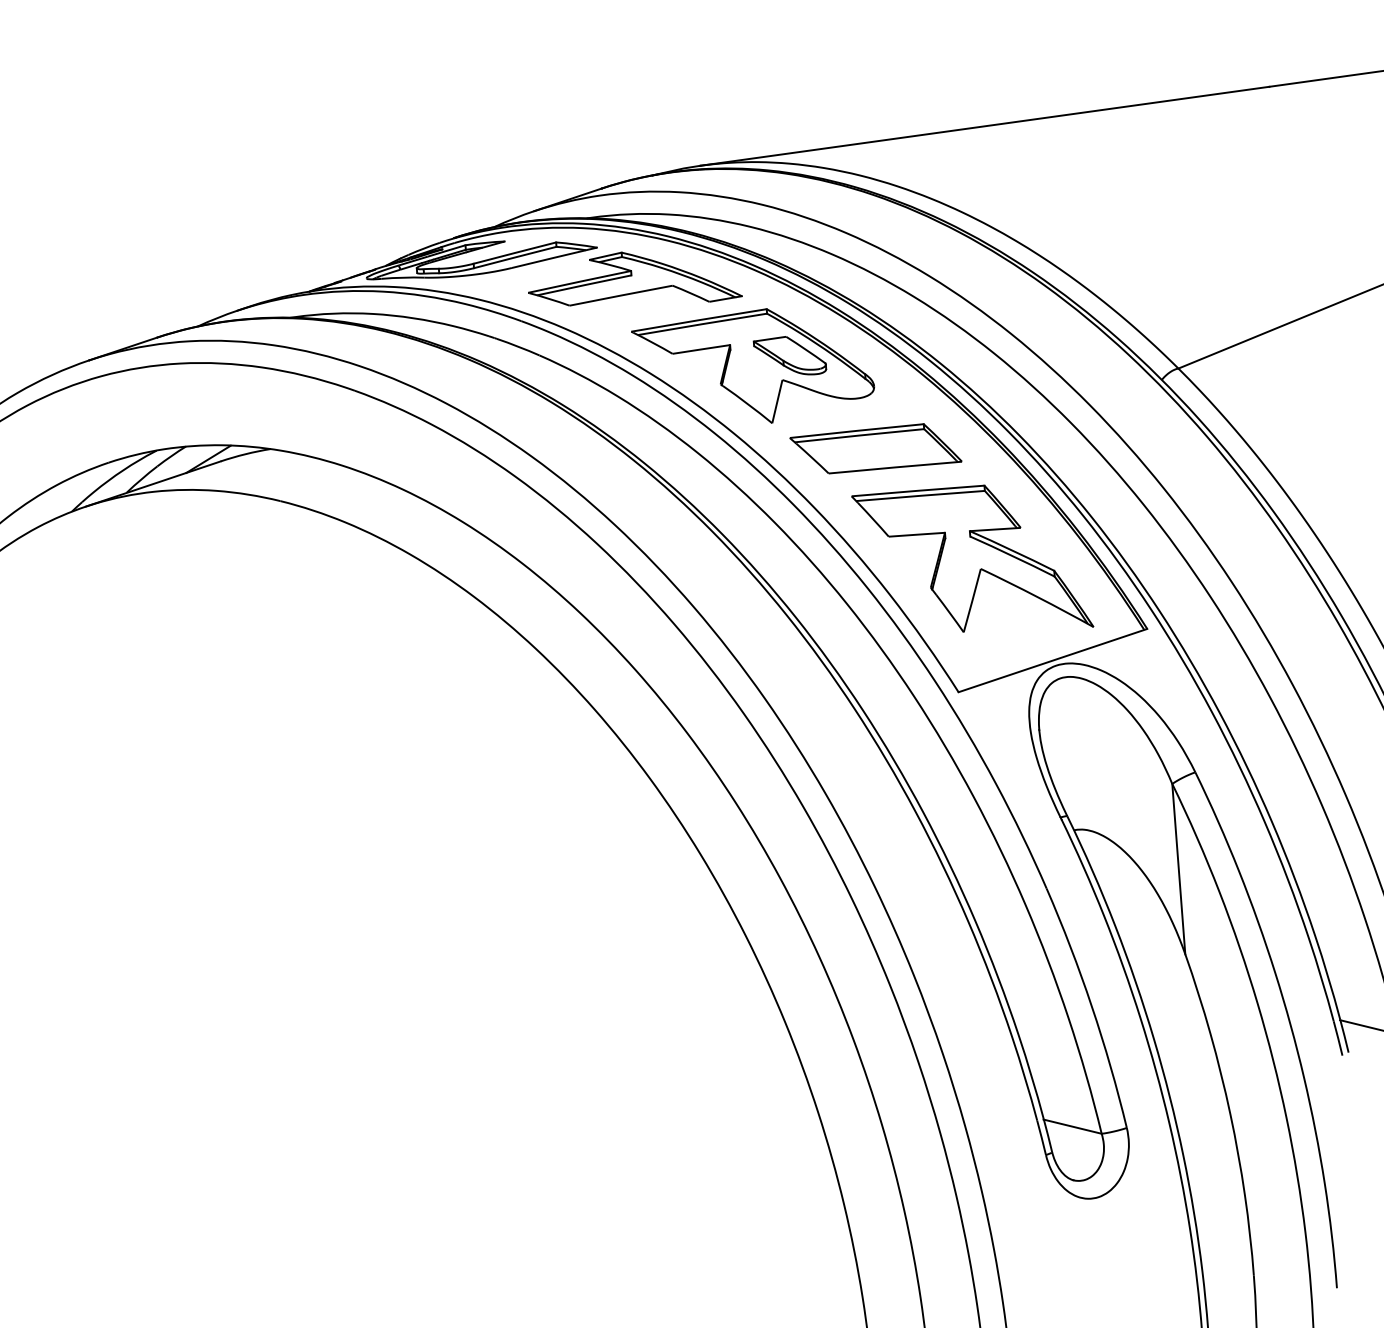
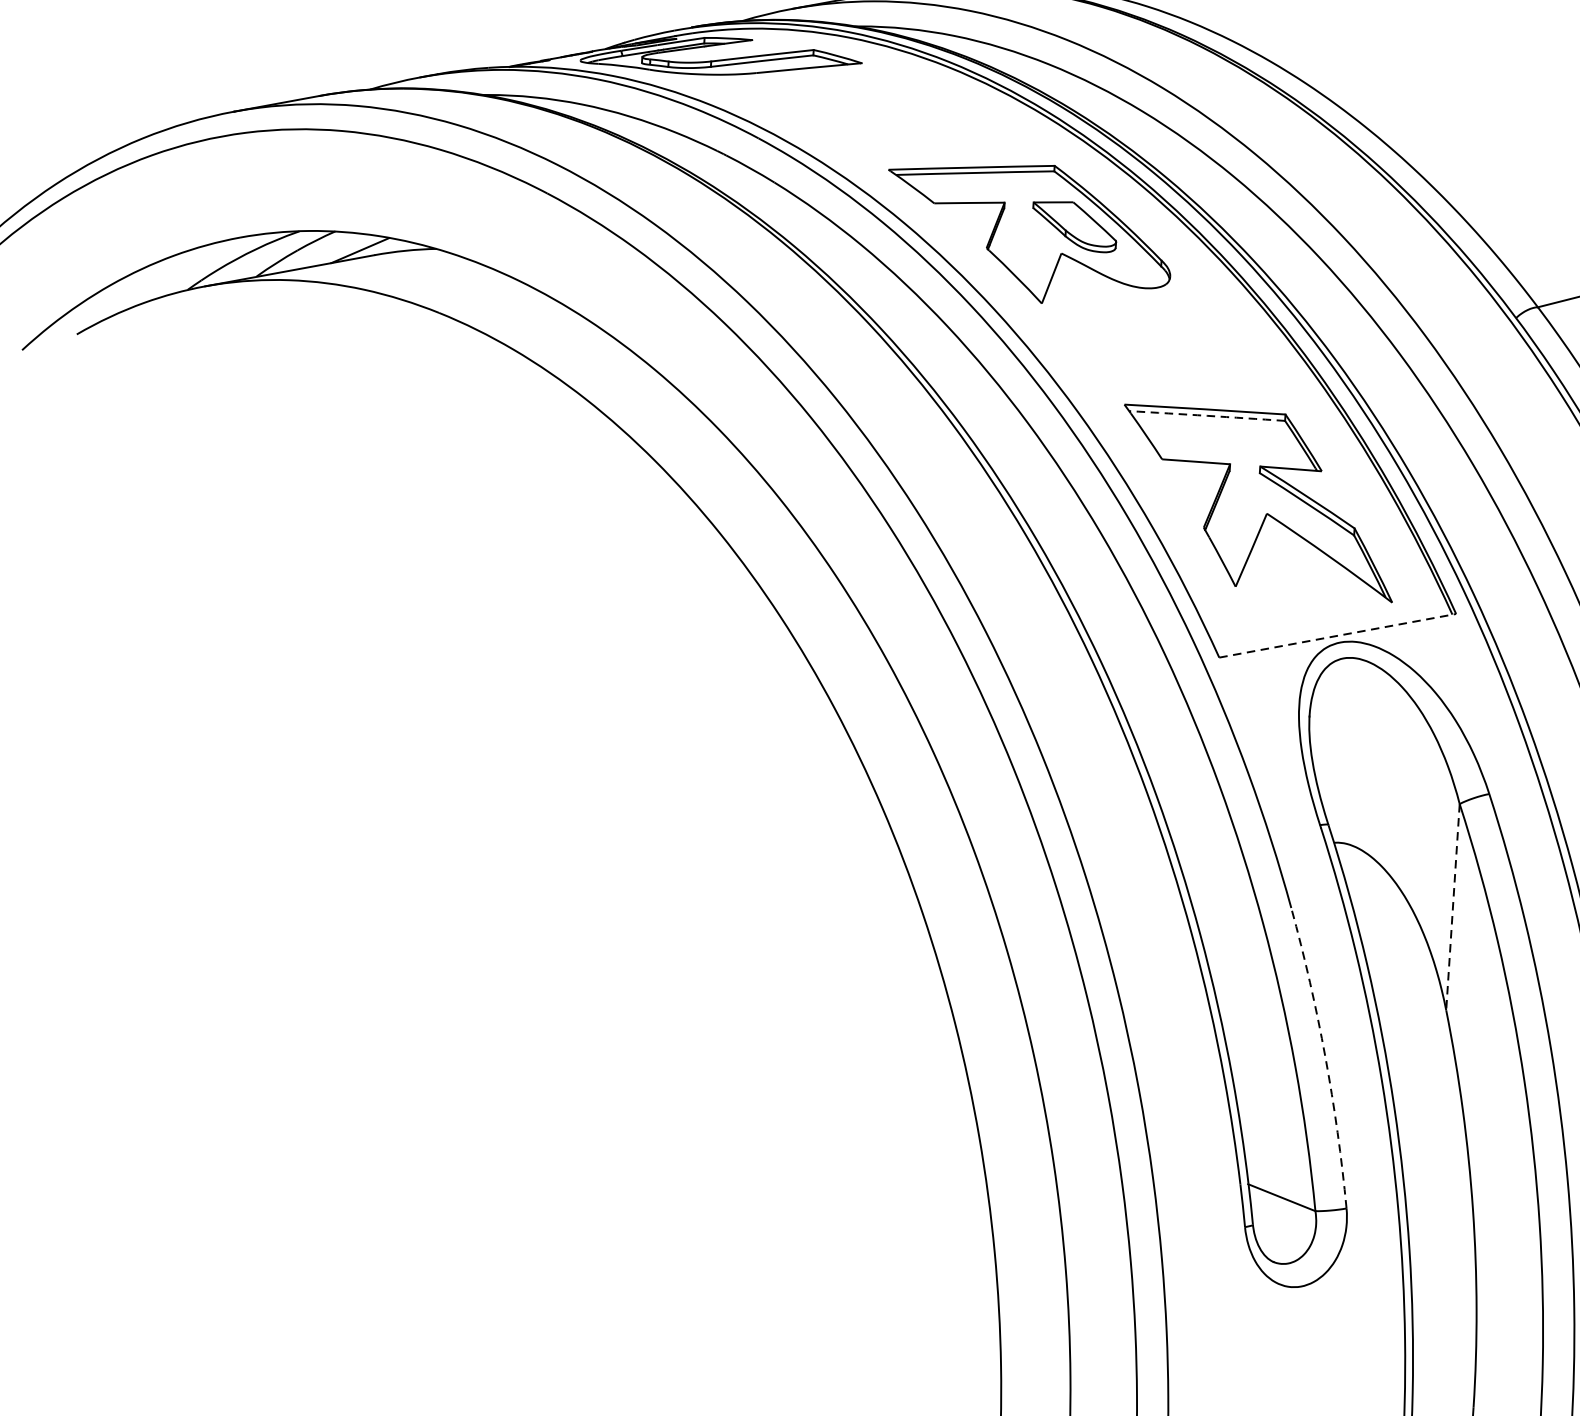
part: (635, 278) -> (902, 106), removed
part: (875, 448) -> (1161, 351), removed
arc: (920, 495) -> (1207, 415), solid -> dashed
line: (1053, 660) -> (1338, 635), solid -> dashed
line: (1178, 869) -> (1452, 907), solid -> dashed
arc: (1091, 1006) -> (1324, 1056), solid -> dashed

